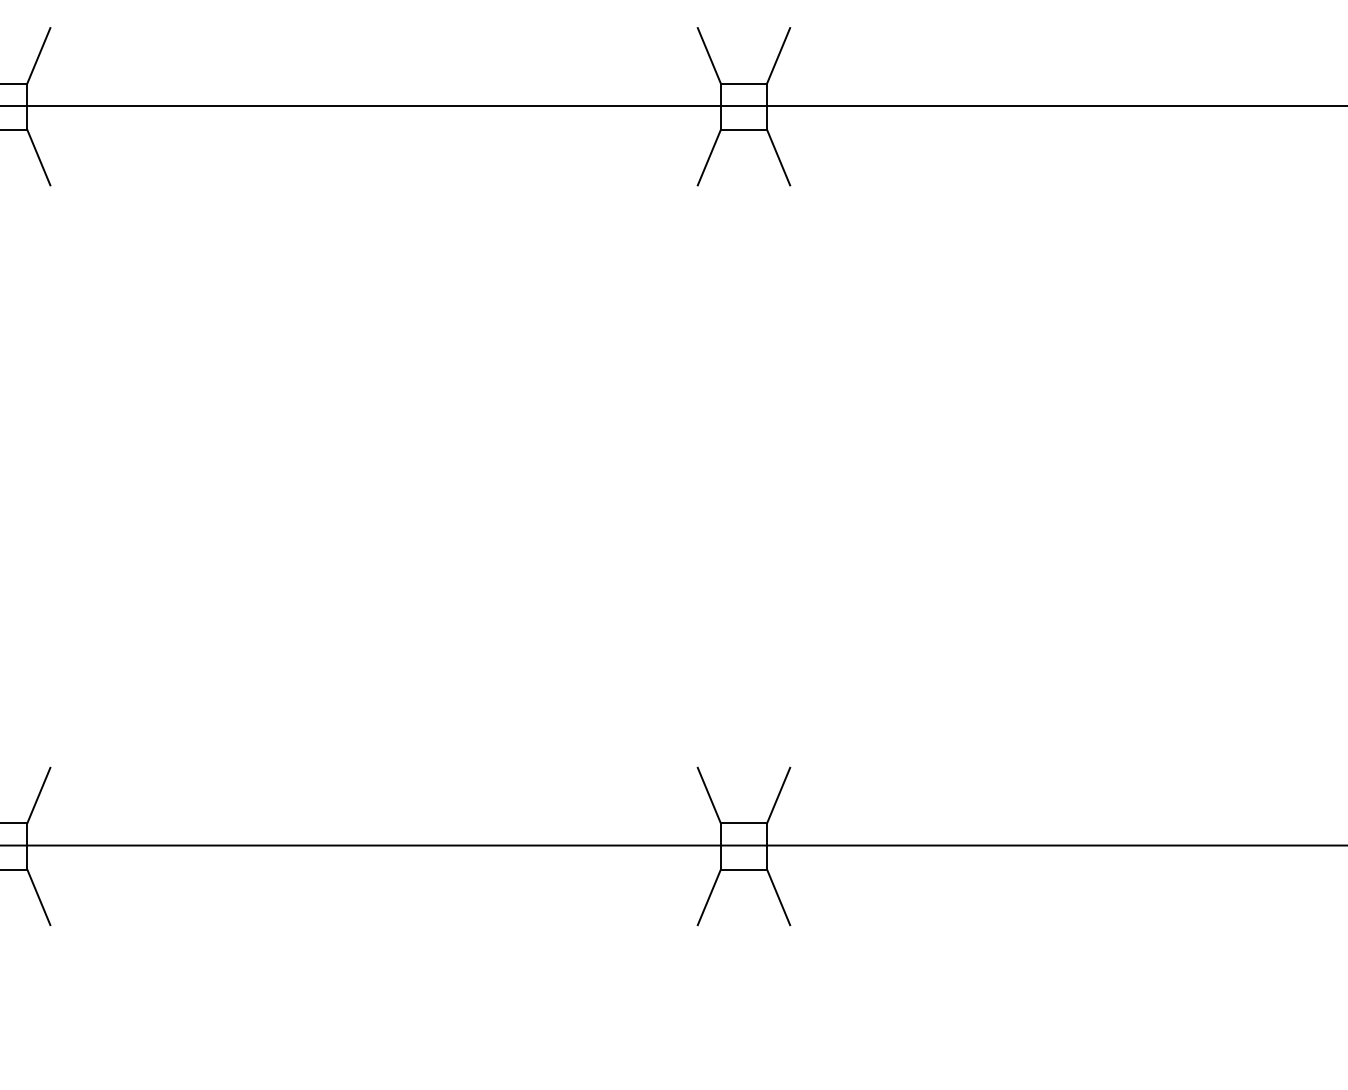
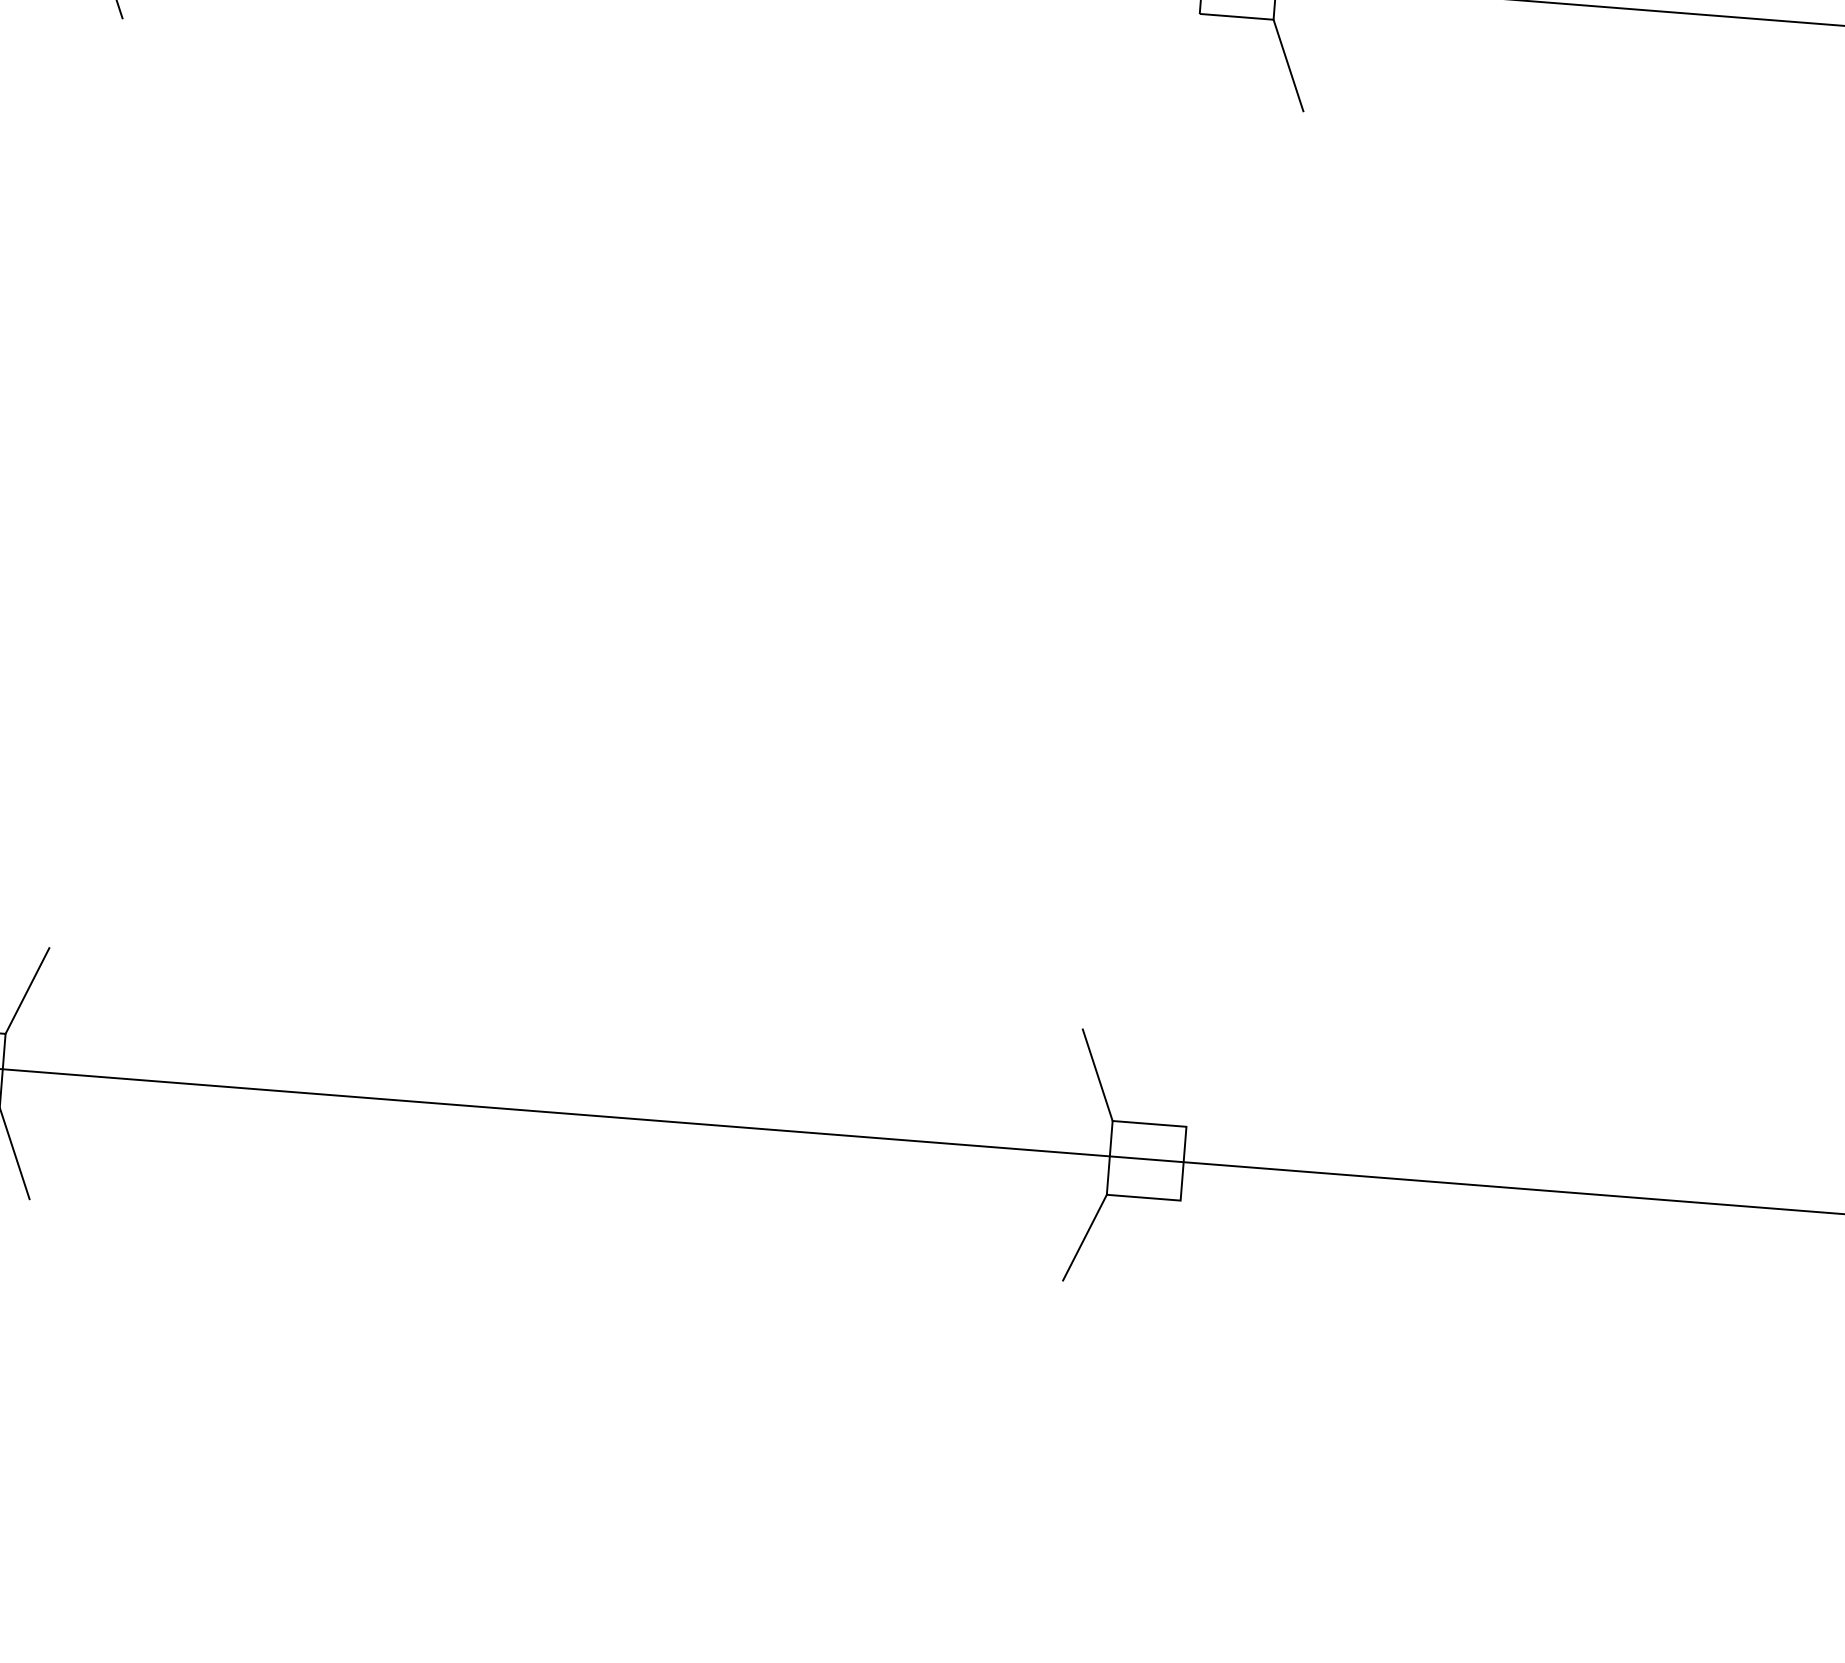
line: (708, 157) -> (1176, 56), removed
line: (778, 795) -> (1208, 1083), removed
line: (778, 897) -> (1195, 1246), removed

